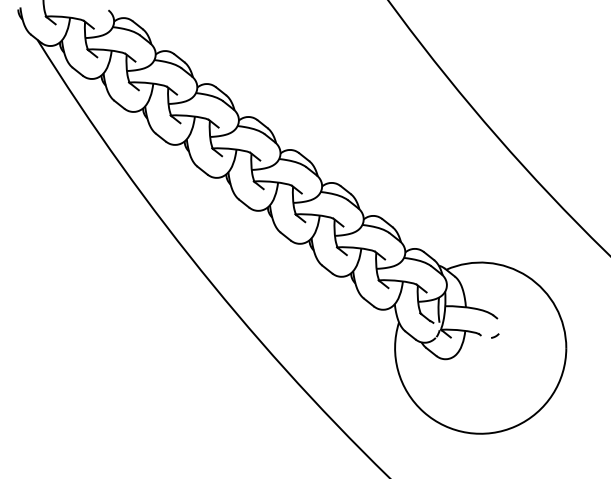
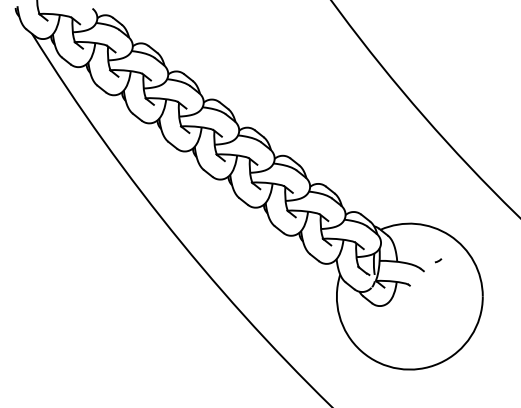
curve: (495, 335) -> (438, 260), moved

